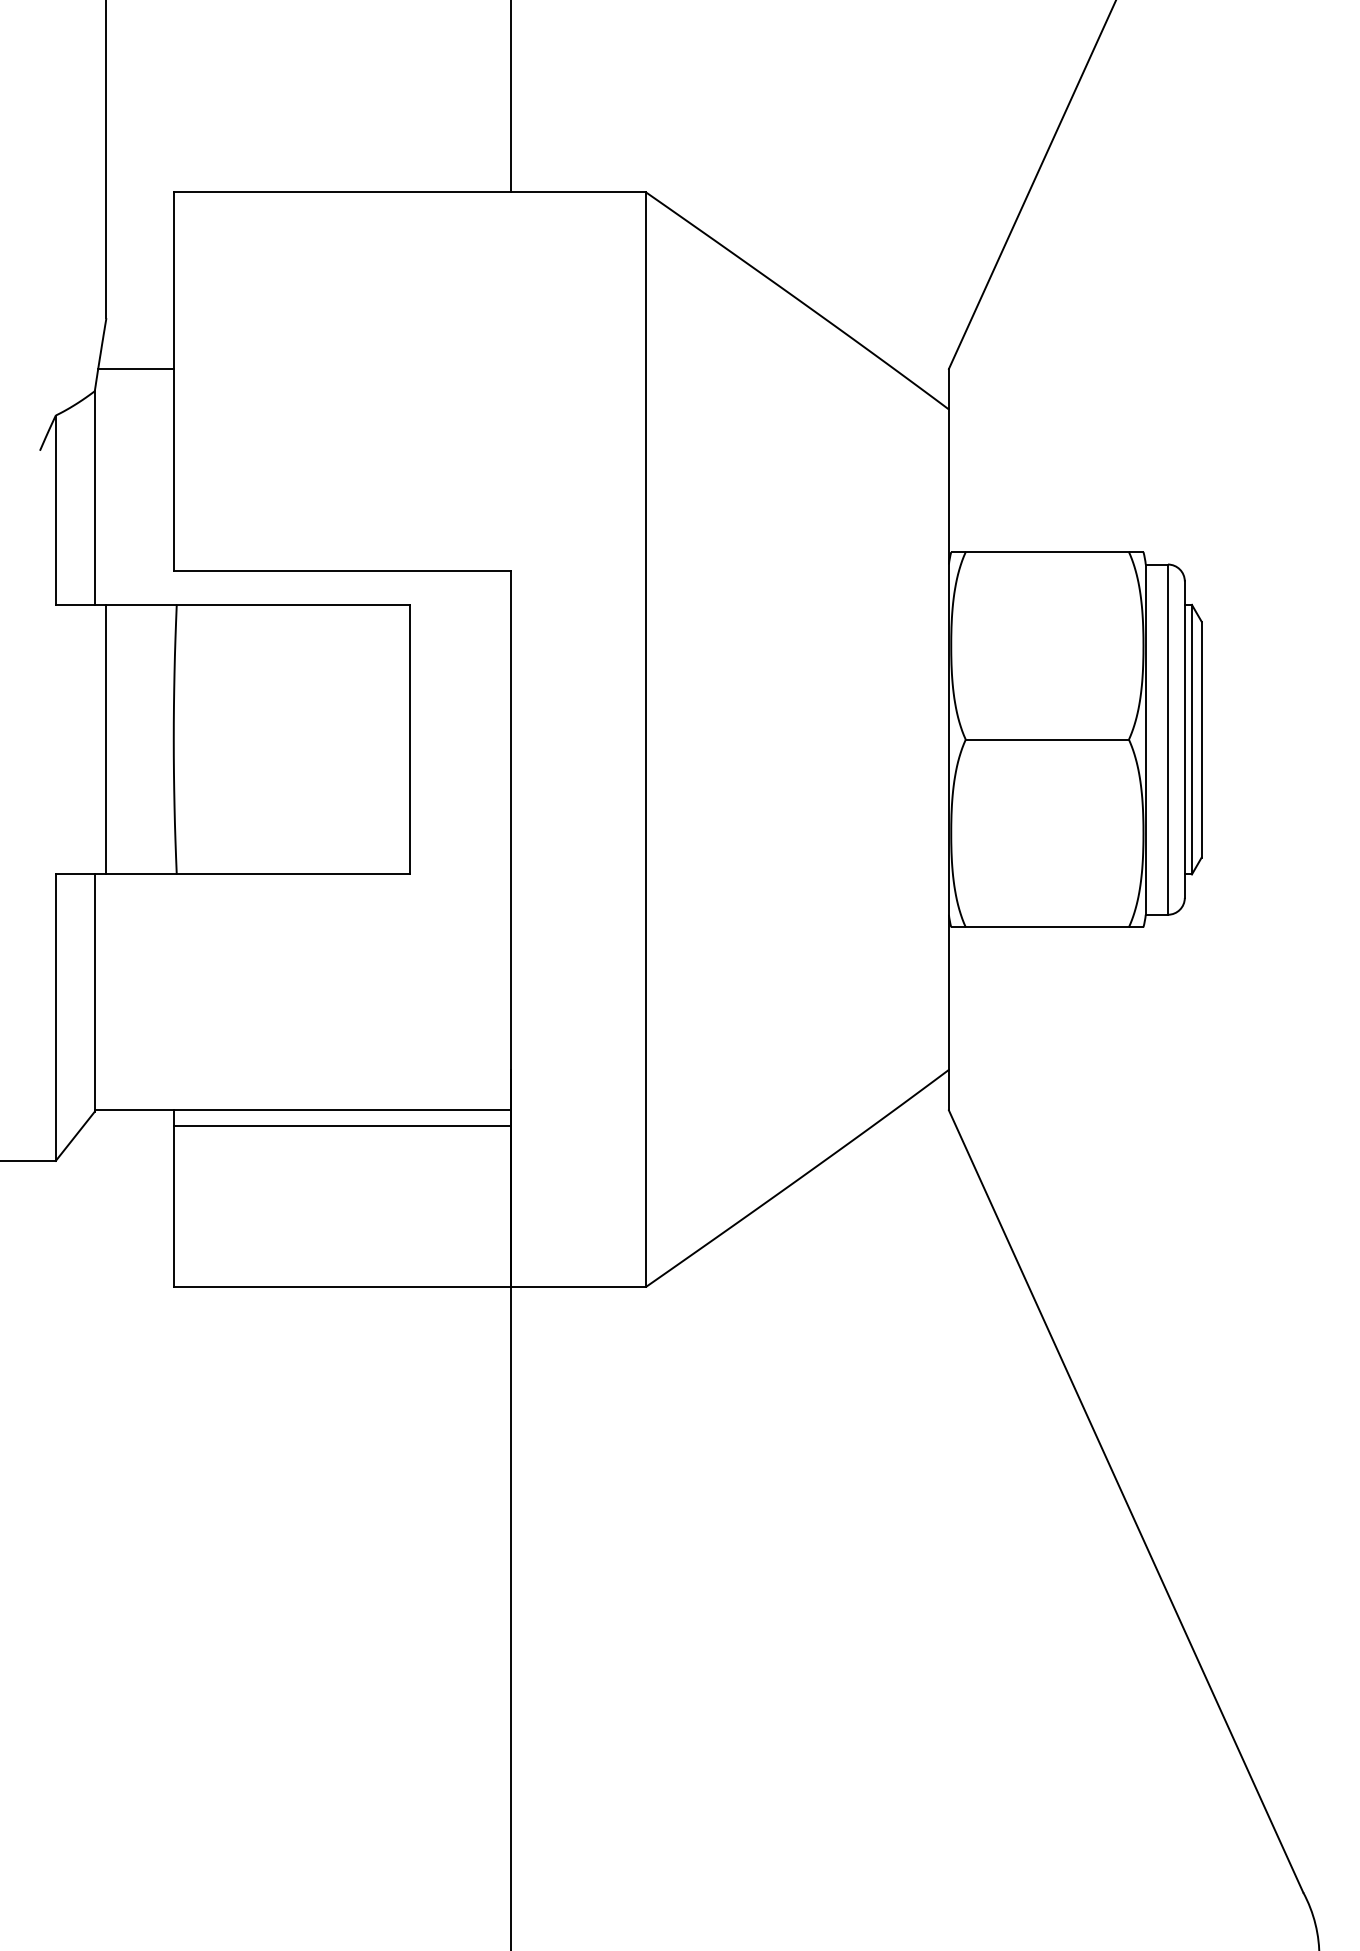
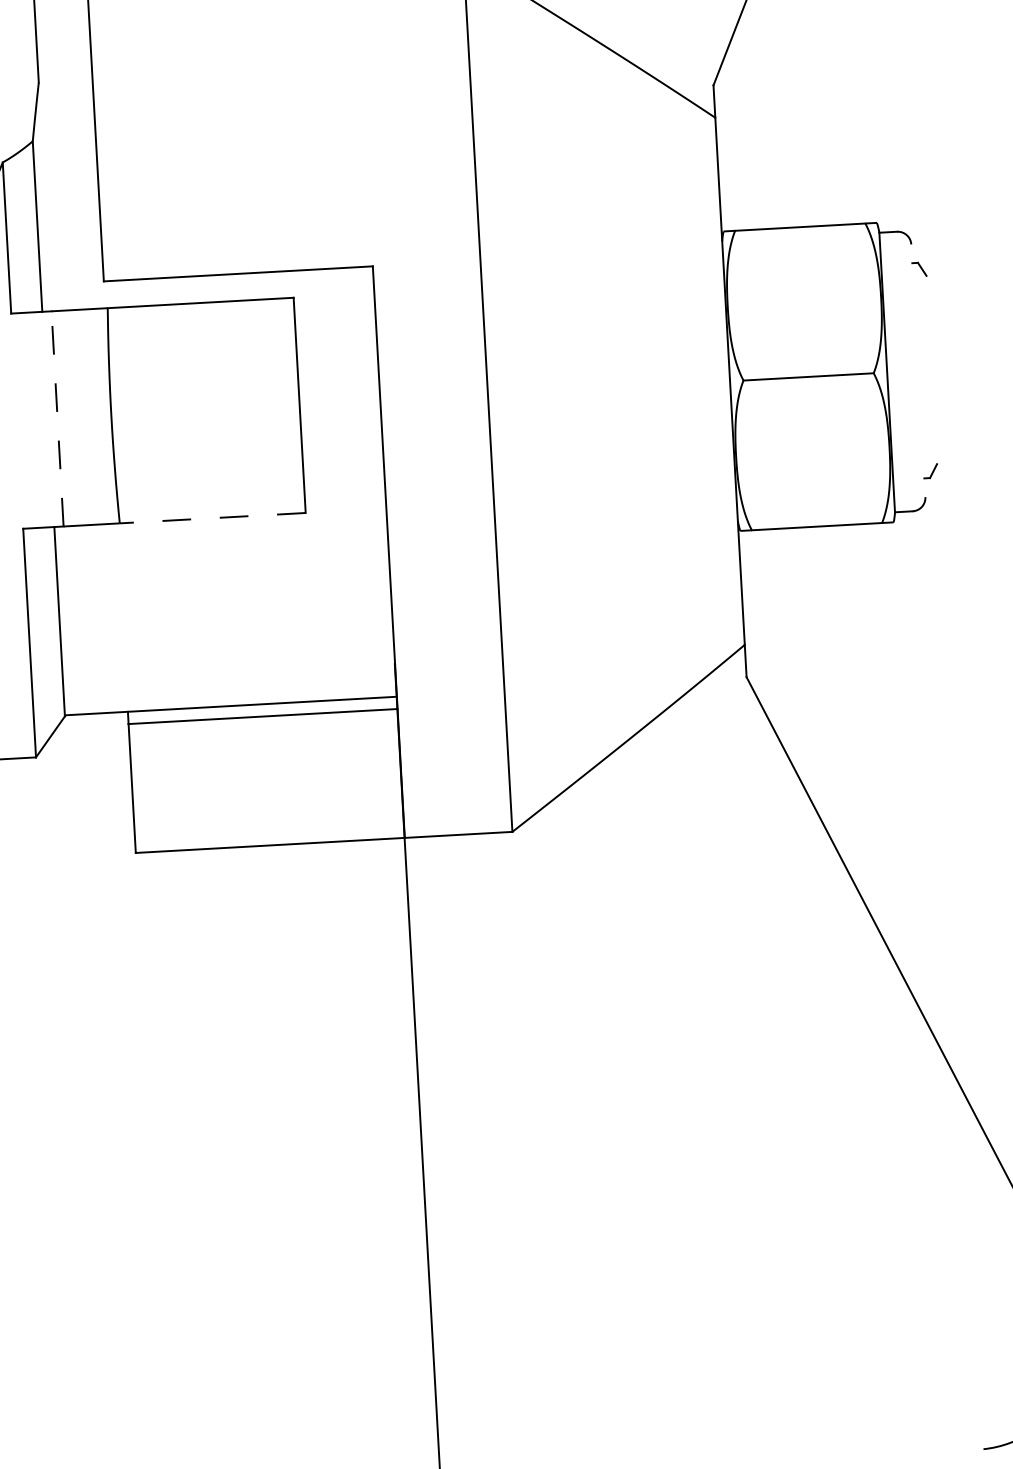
line: (135, 368) -> (64, 121), removed
line: (106, 739) -> (57, 418), solid -> dashed
line: (1167, 739) -> (904, 371), removed
line: (1184, 739) -> (918, 370), removed
line: (1191, 739) -> (923, 370), removed
line: (1201, 739) -> (931, 369), removed
line: (292, 874) -> (212, 518), solid -> dashed

